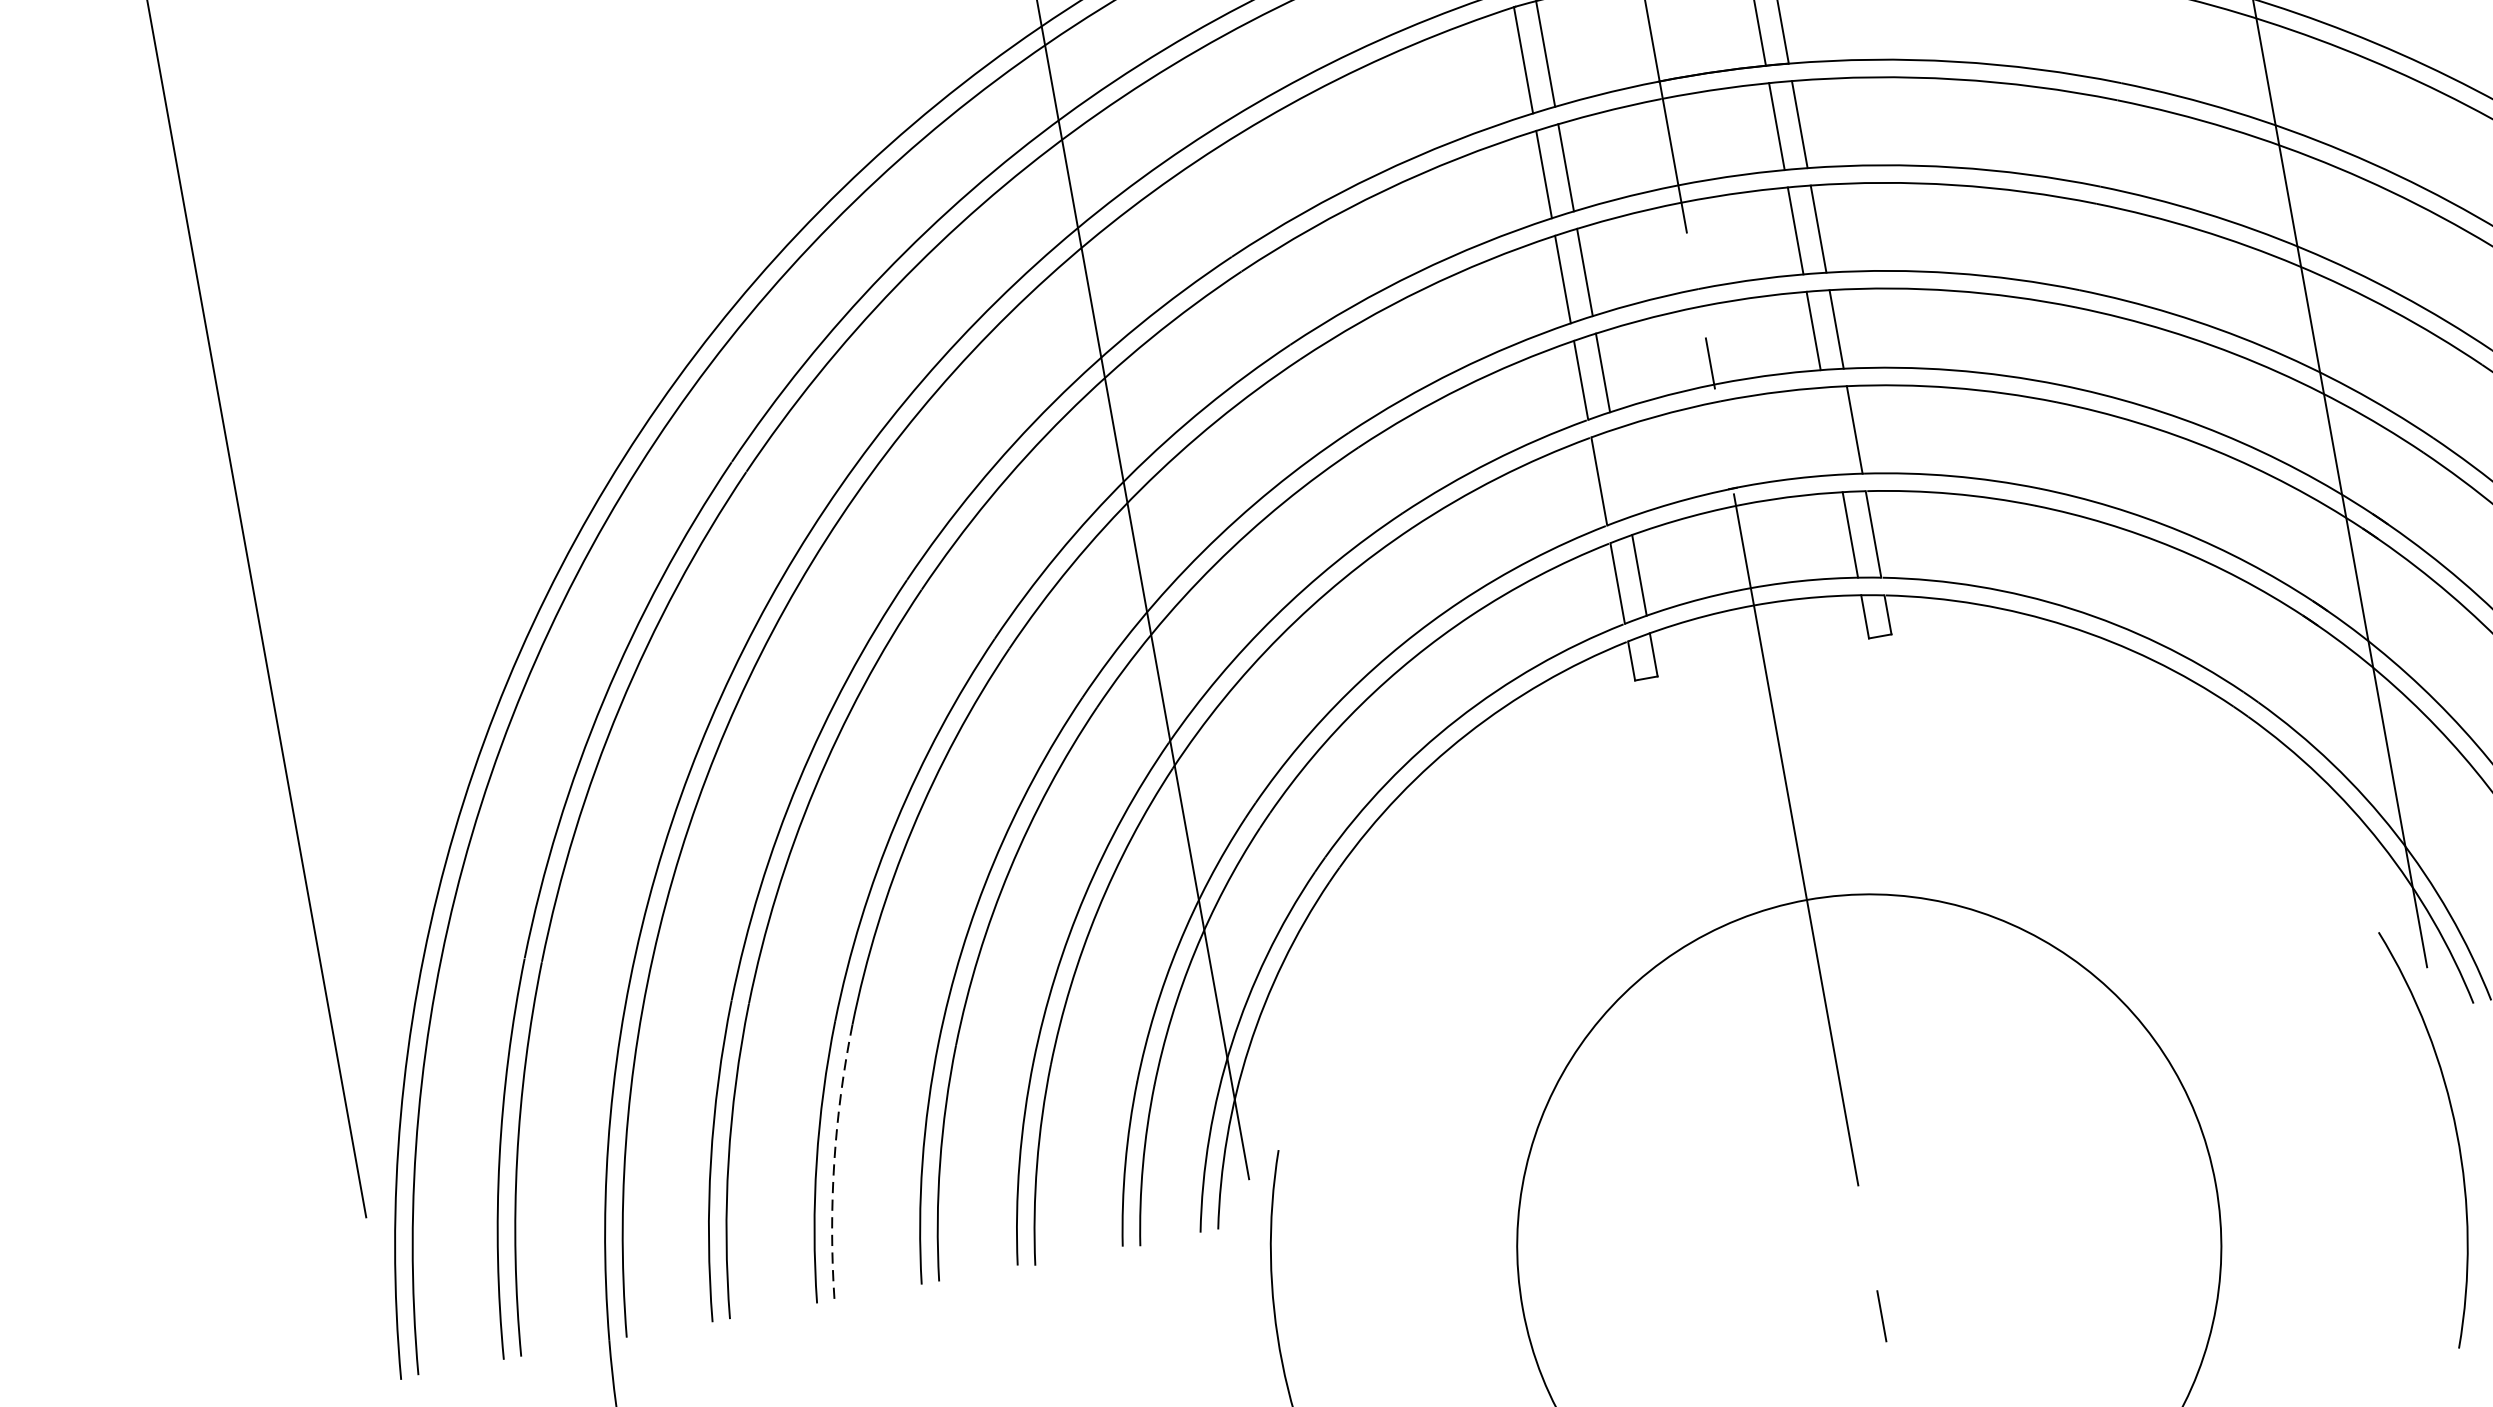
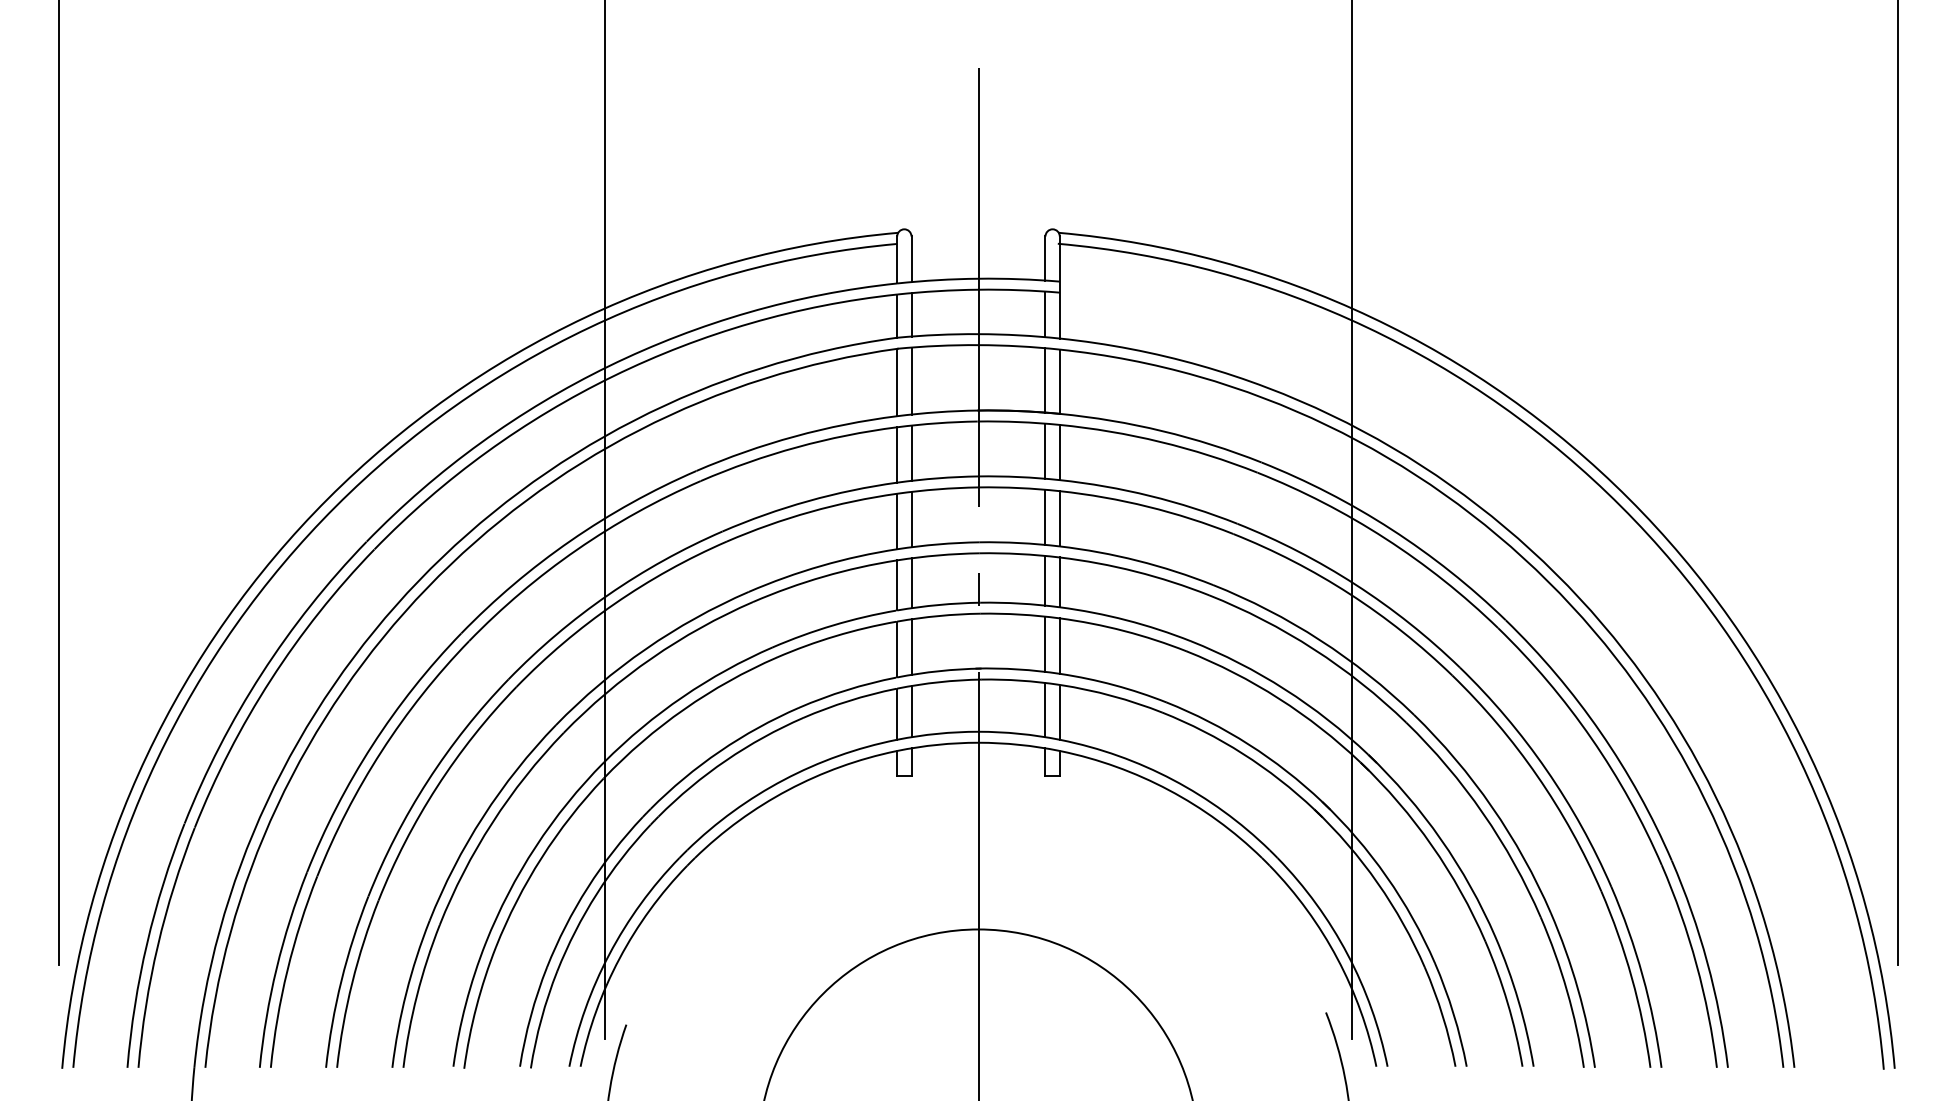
line: (1831, 429) -> (1045, 643), added
line: (1620, 472) -> (911, 646), added
arc: (834, 1161) -> (352, 982), dashed -> solid

